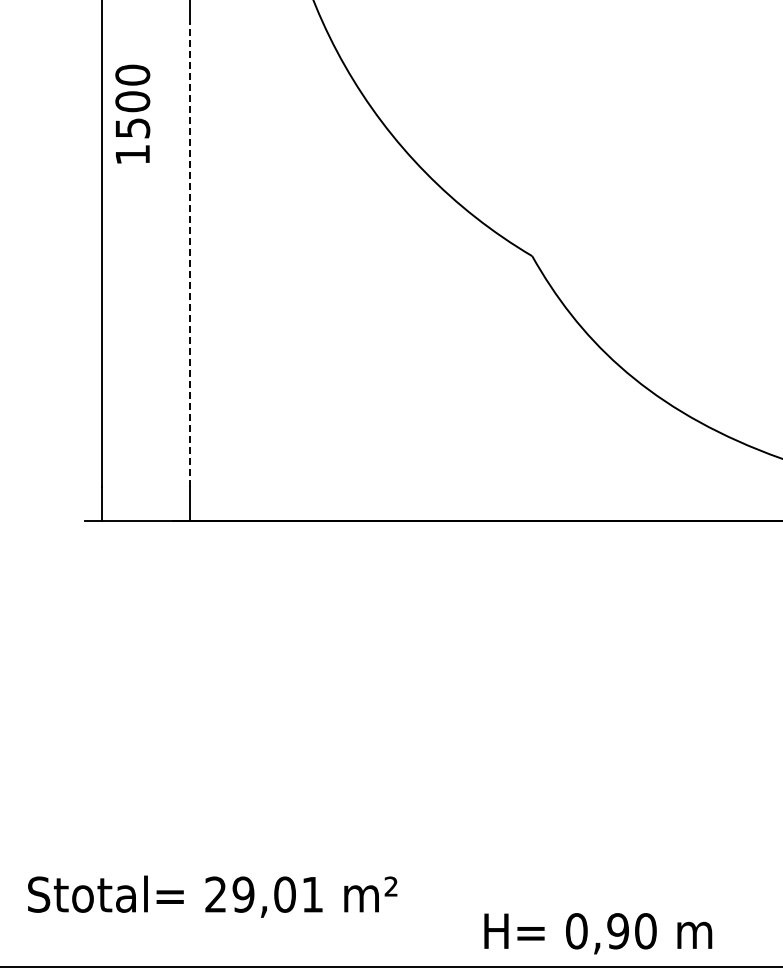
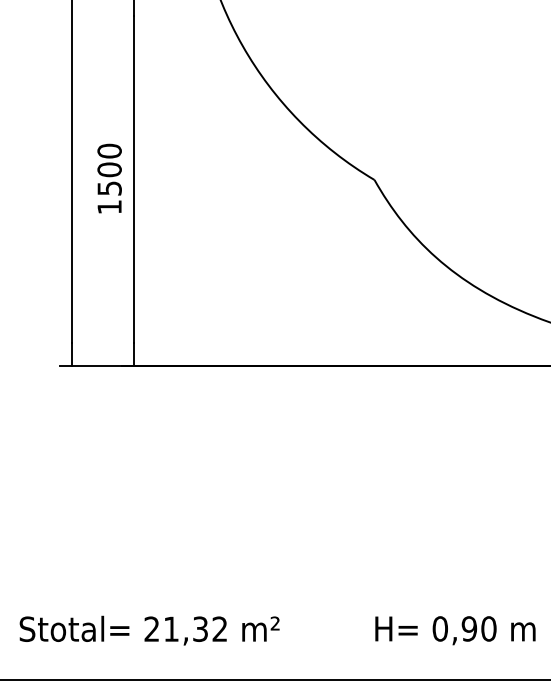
text: (132, 113) -> (109, 178), moved
line: (190, 254) -> (134, 178), dashed -> solid
text: (277, 894) -> (195, 629), 29,01 -> 21,32
text: (598, 933) -> (455, 630), moved

